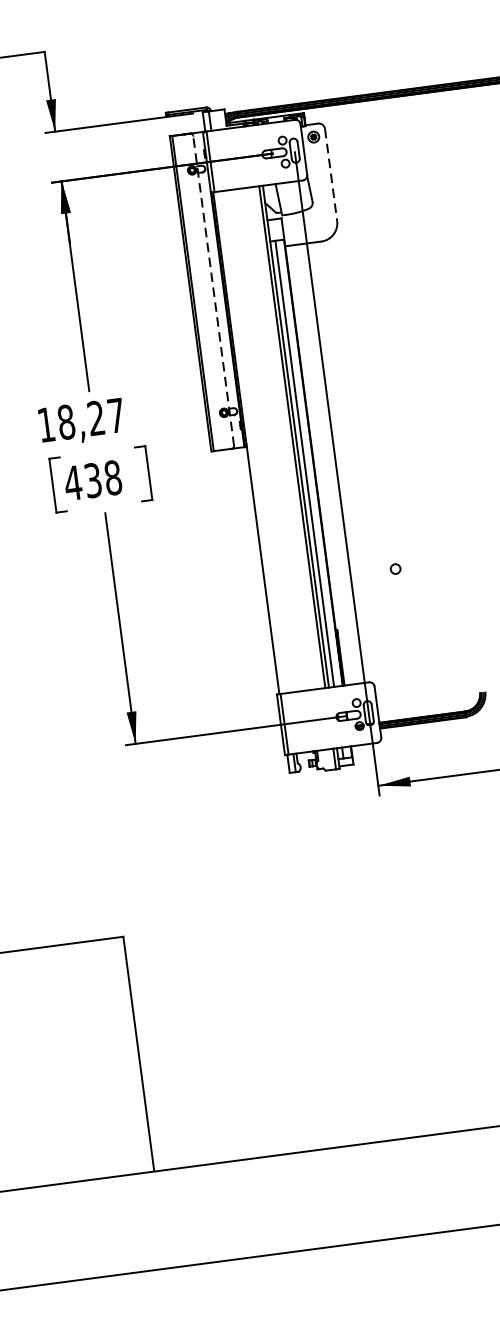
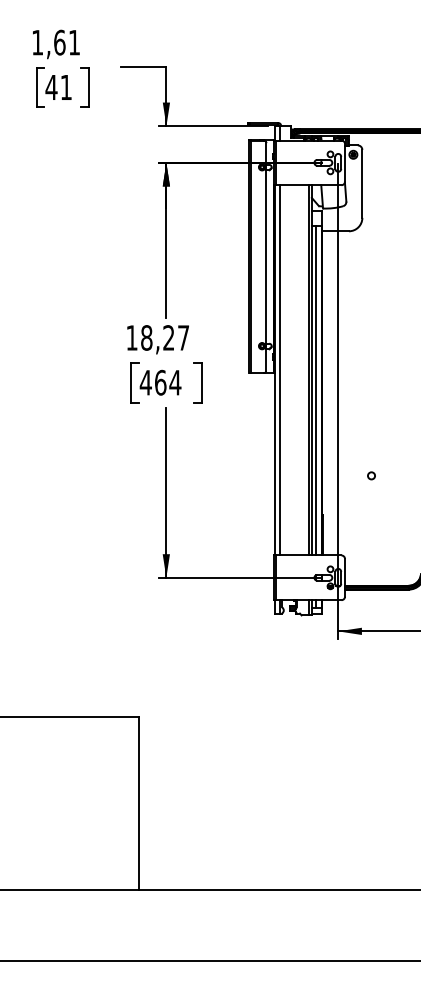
line: (331, 174) -> (362, 183), dashed -> solid
line: (214, 290) -> (266, 256), dashed -> solid
line: (252, 442) -> (279, 370), added
text: (103, 478) -> (168, 382), 438 -> 464

